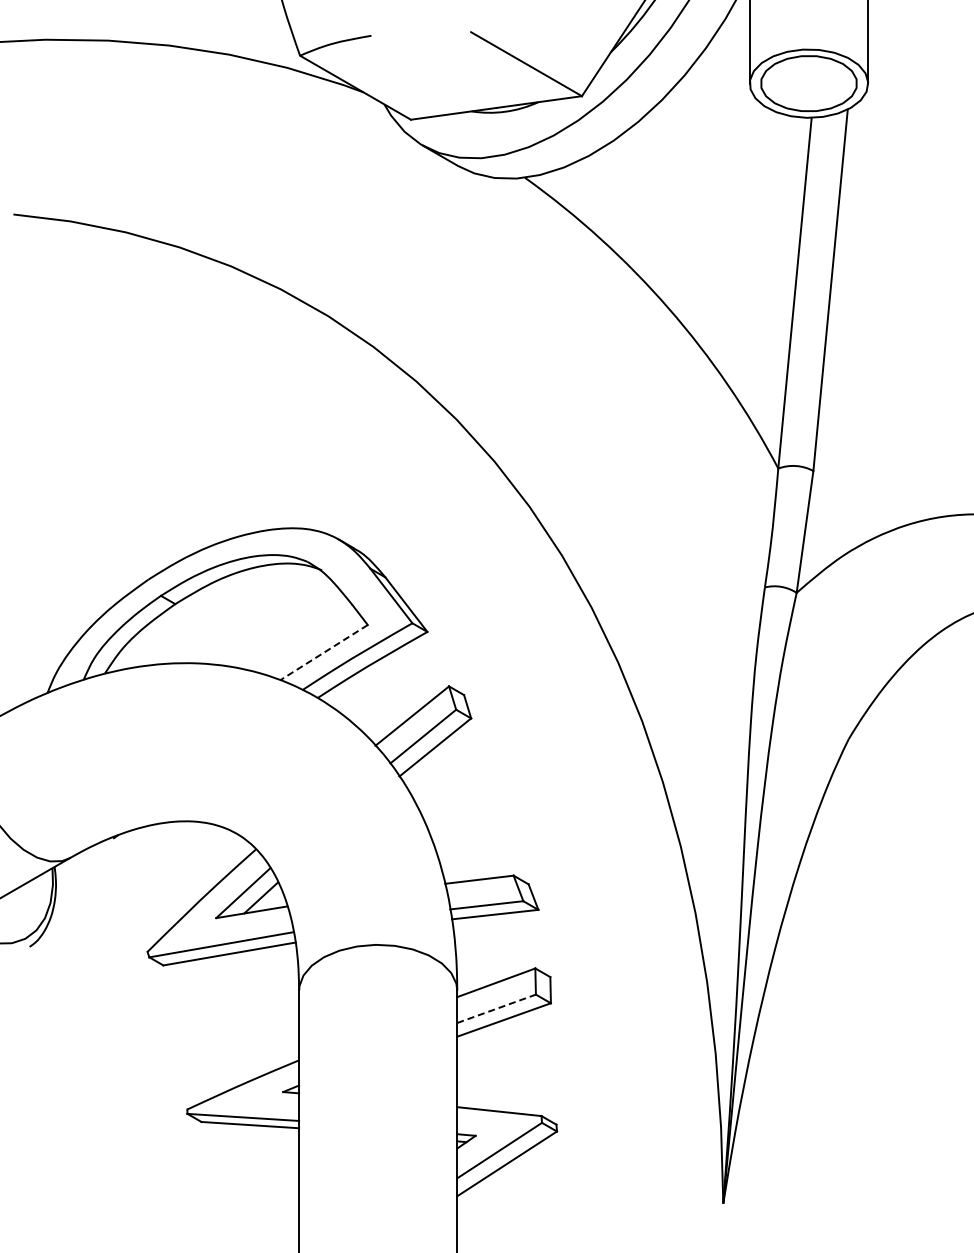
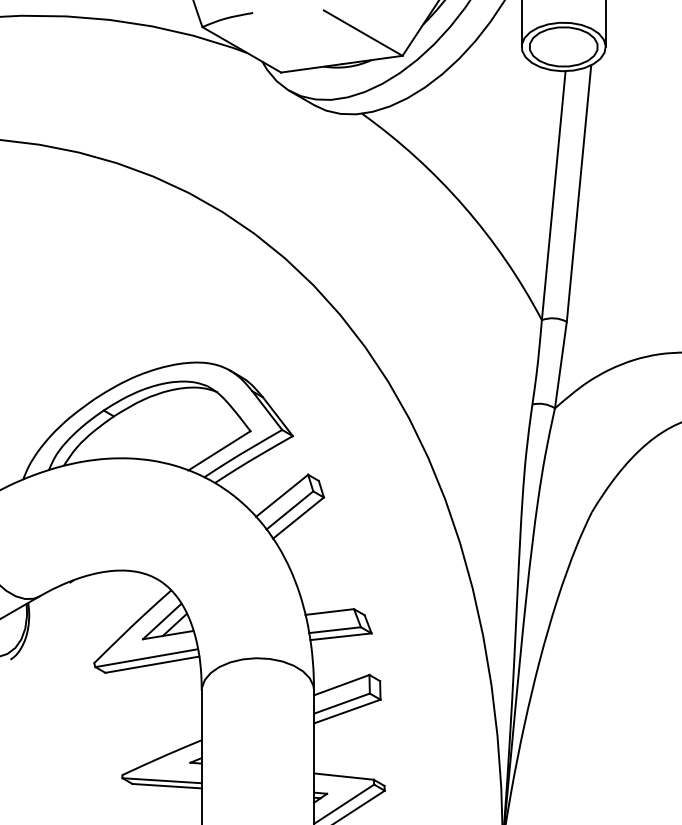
line: (323, 652) -> (219, 450), dashed -> solid
line: (496, 1008) -> (341, 703), dashed -> solid

